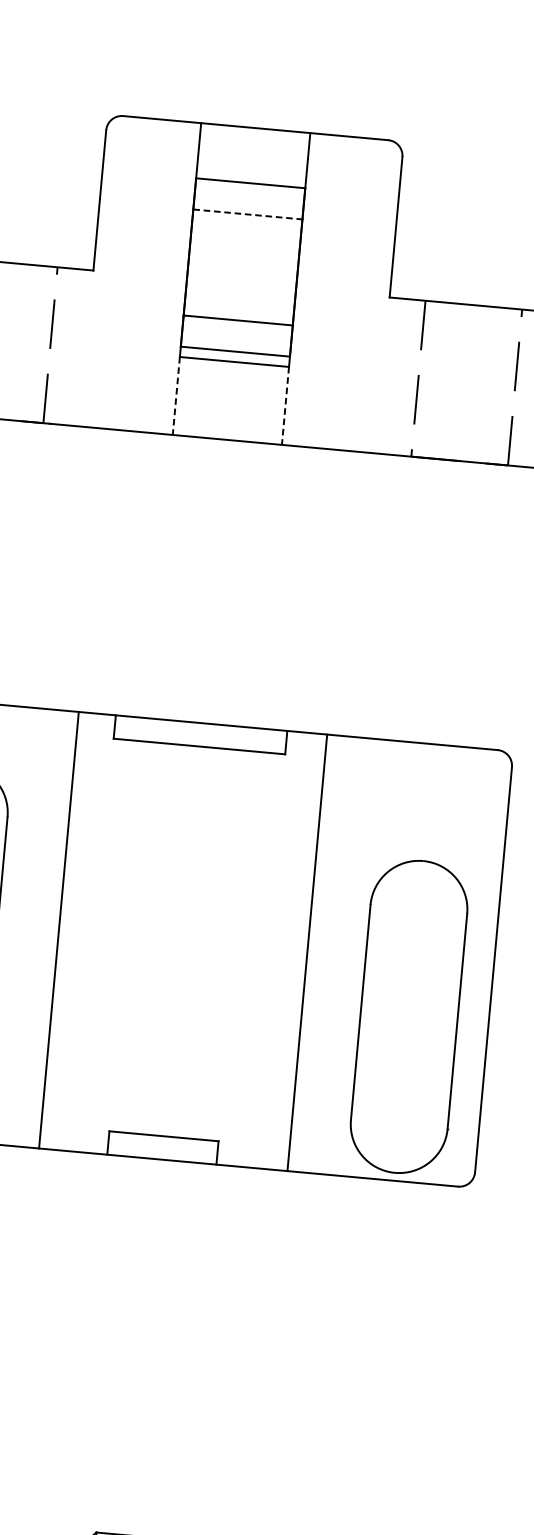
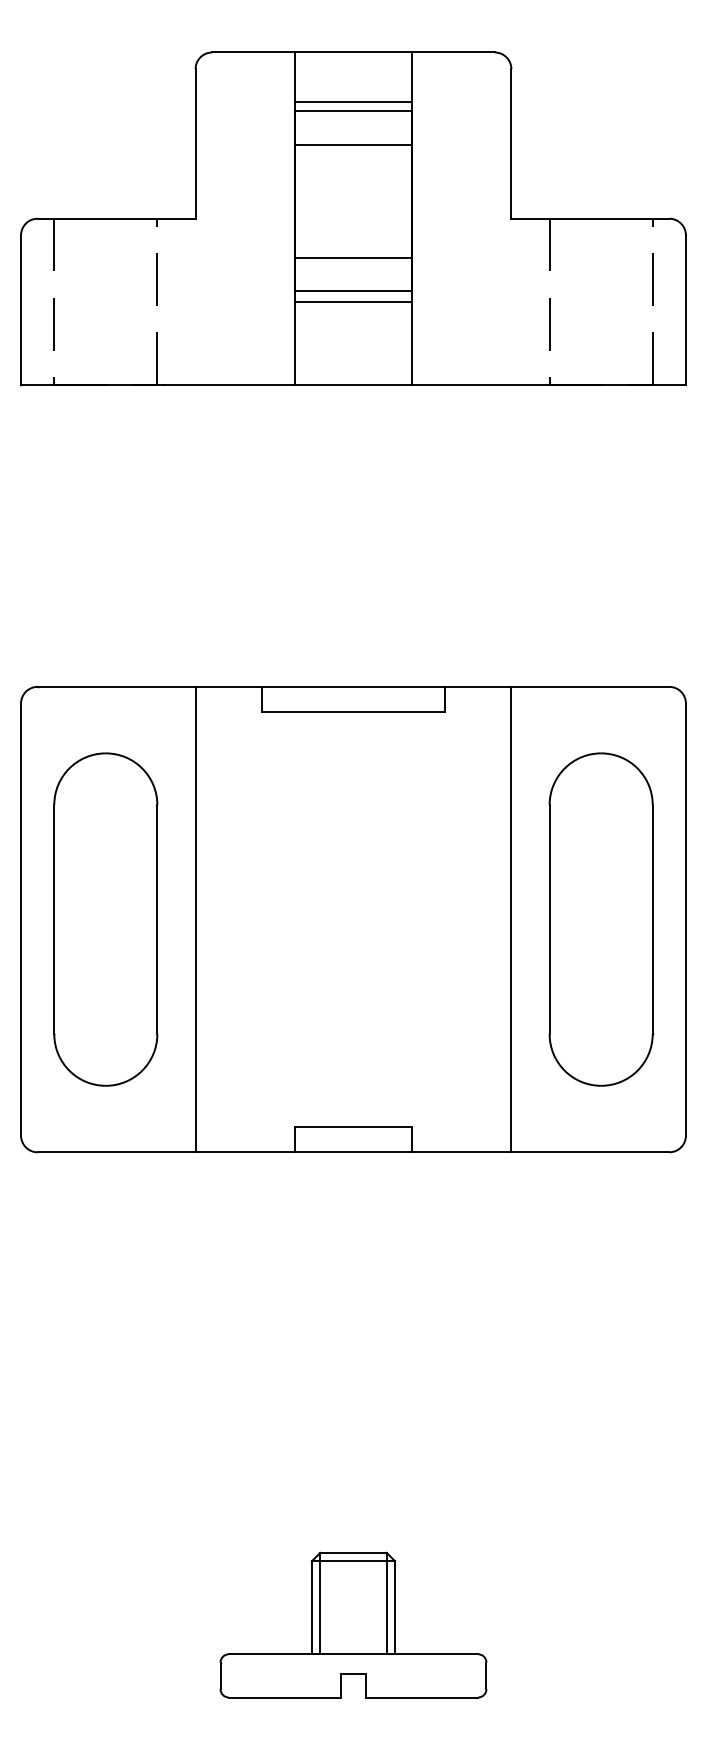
line: (251, 175) -> (353, 102), added
line: (247, 214) -> (353, 144), dashed -> solid
line: (176, 396) -> (295, 343), dashed -> solid
line: (285, 406) -> (411, 343), dashed -> solid
line: (58, 930) -> (195, 919), moved
line: (307, 952) -> (511, 919), moved
part: (409, 1016) -> (601, 919), moved

